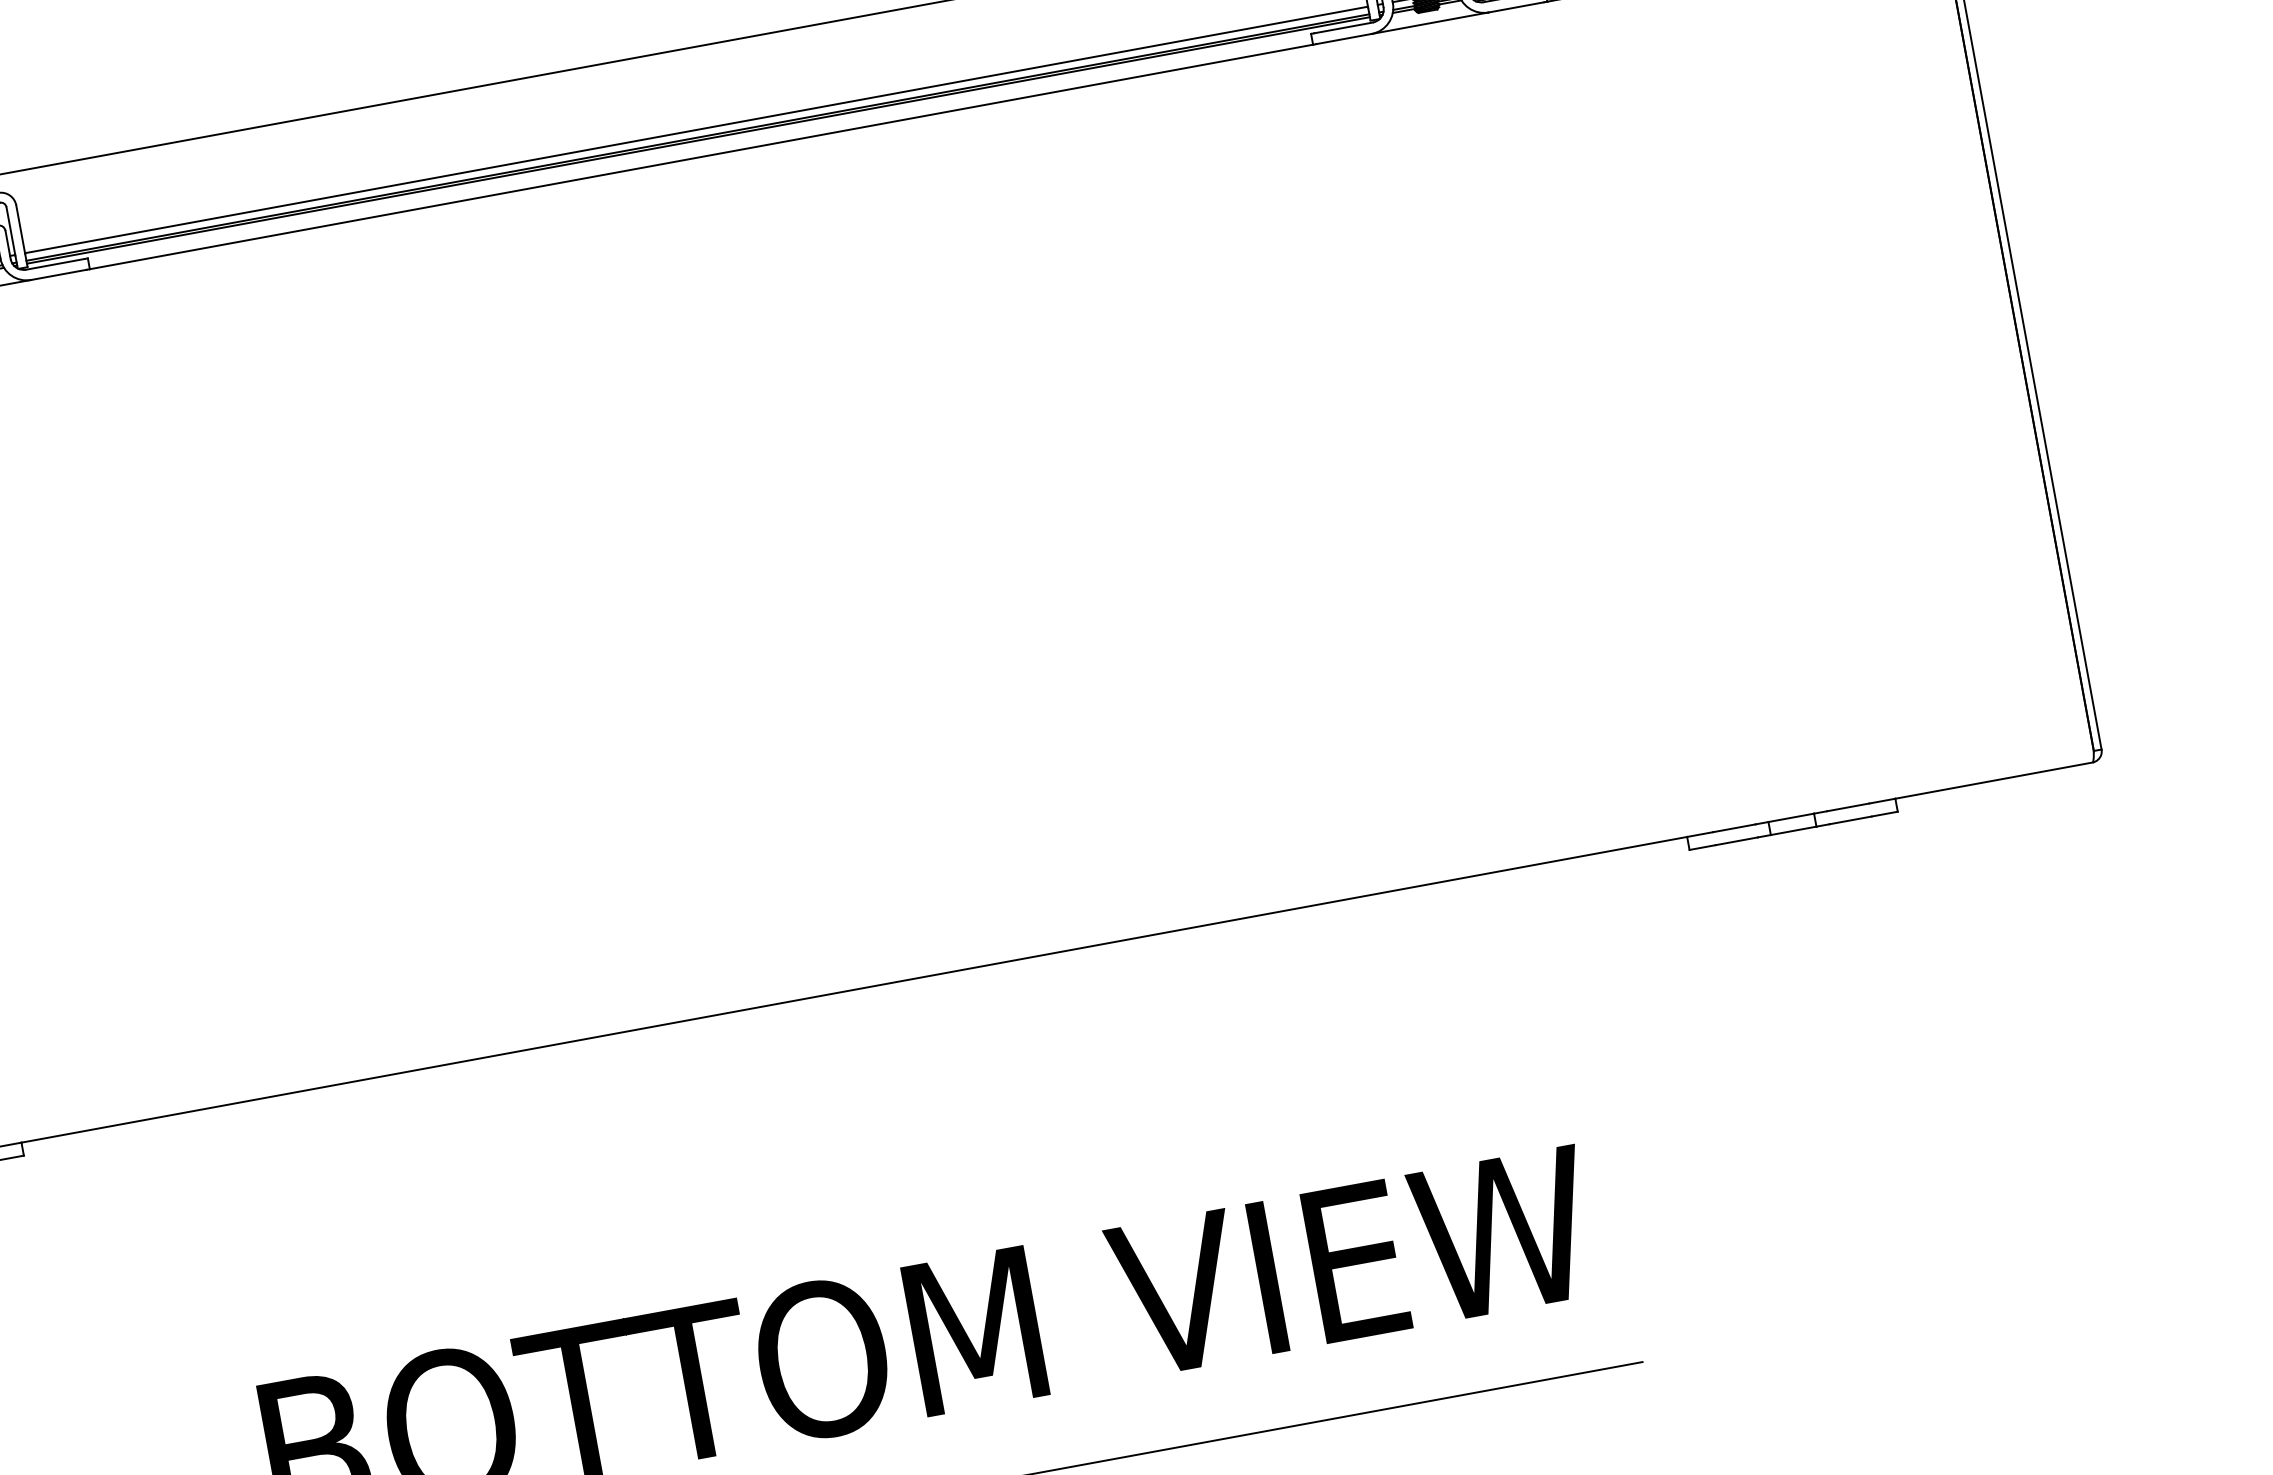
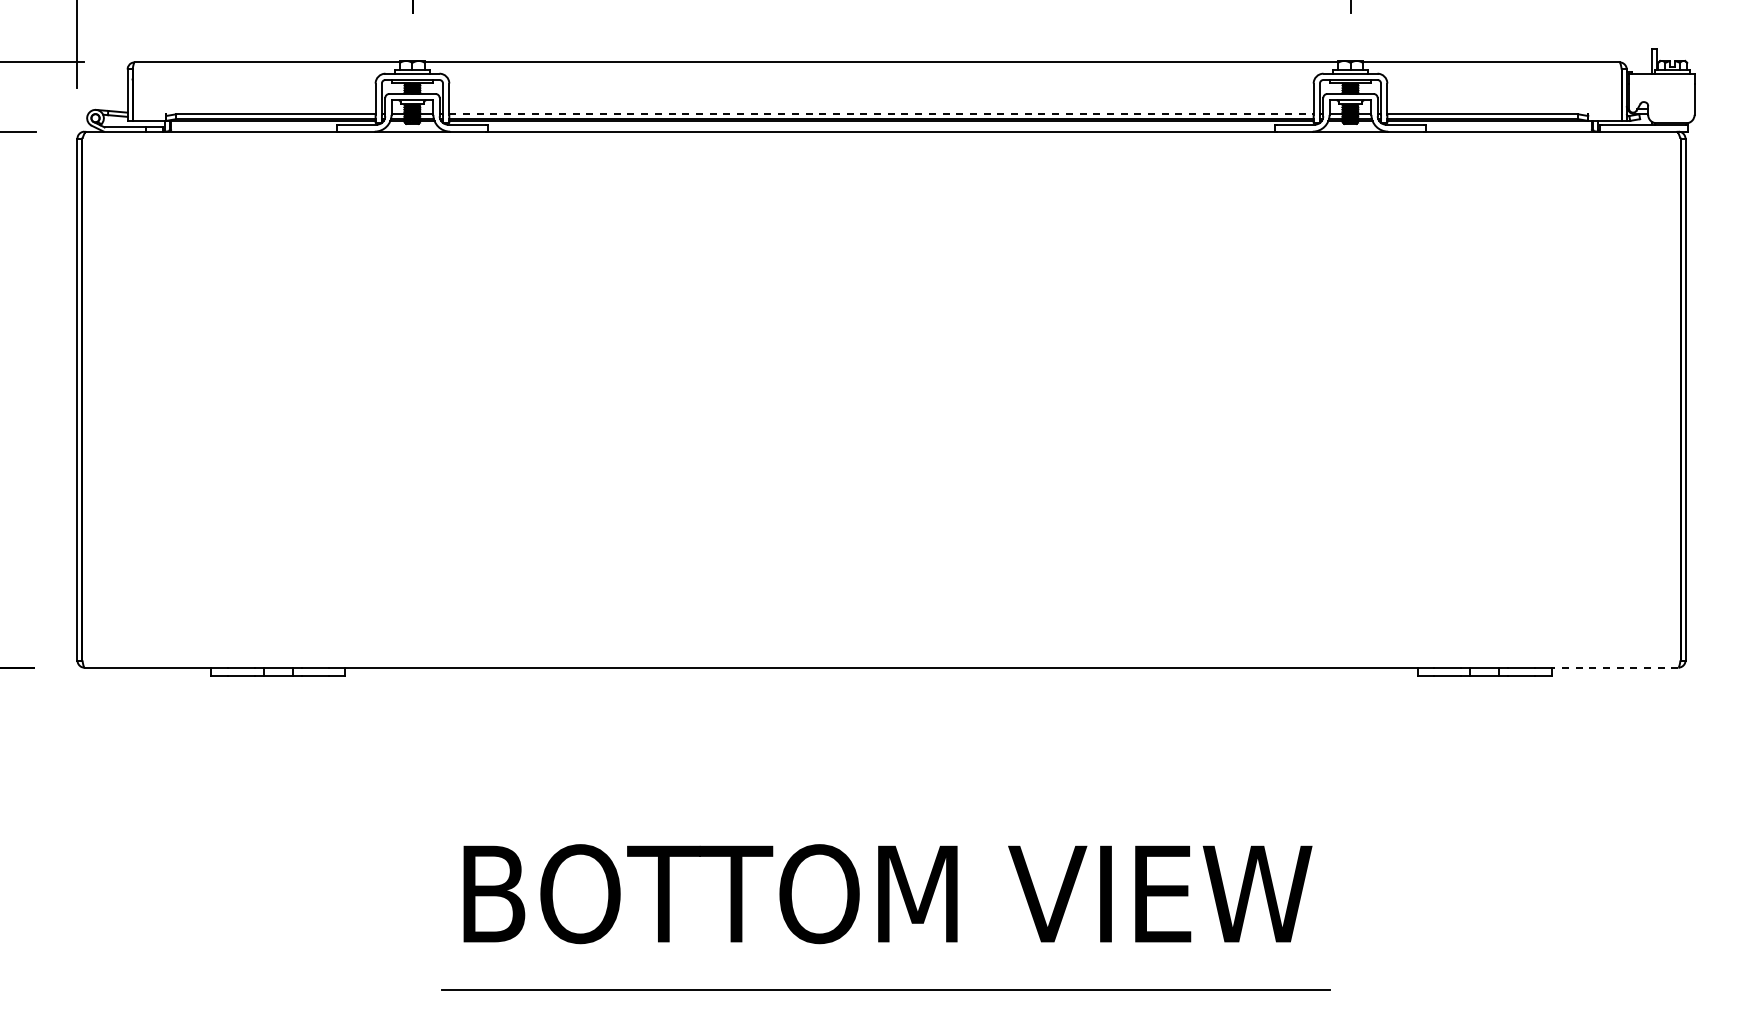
line: (696, 130) -> (881, 114), solid -> dashed
line: (1993, 780) -> (1614, 667), solid -> dashed

